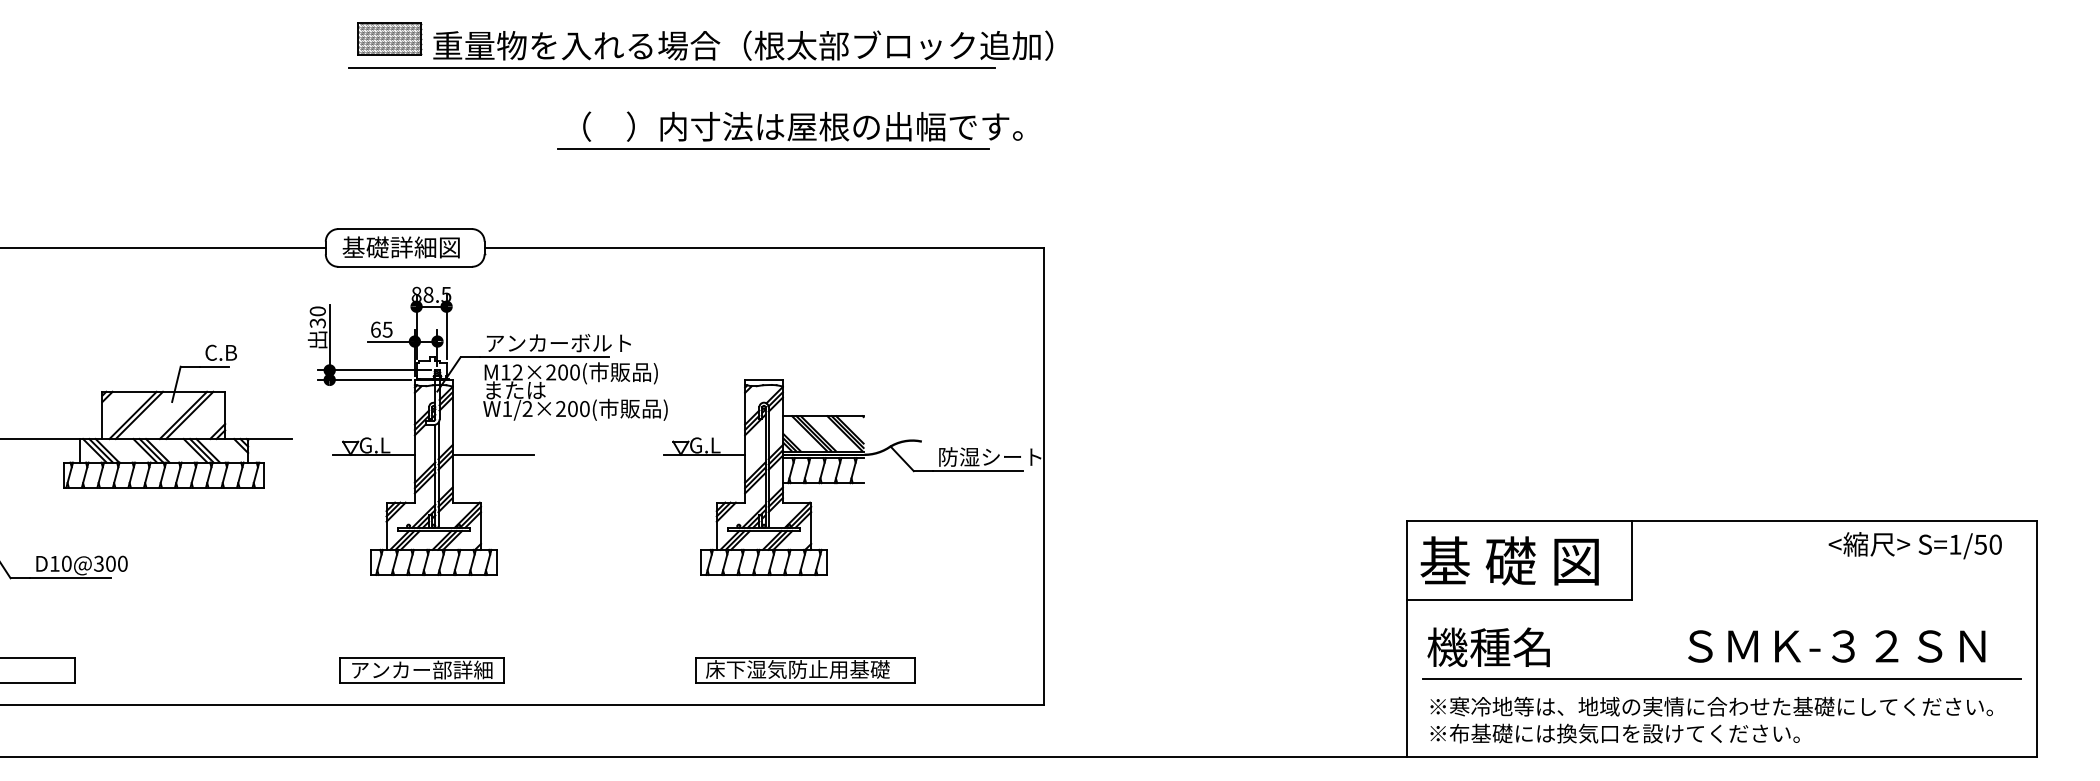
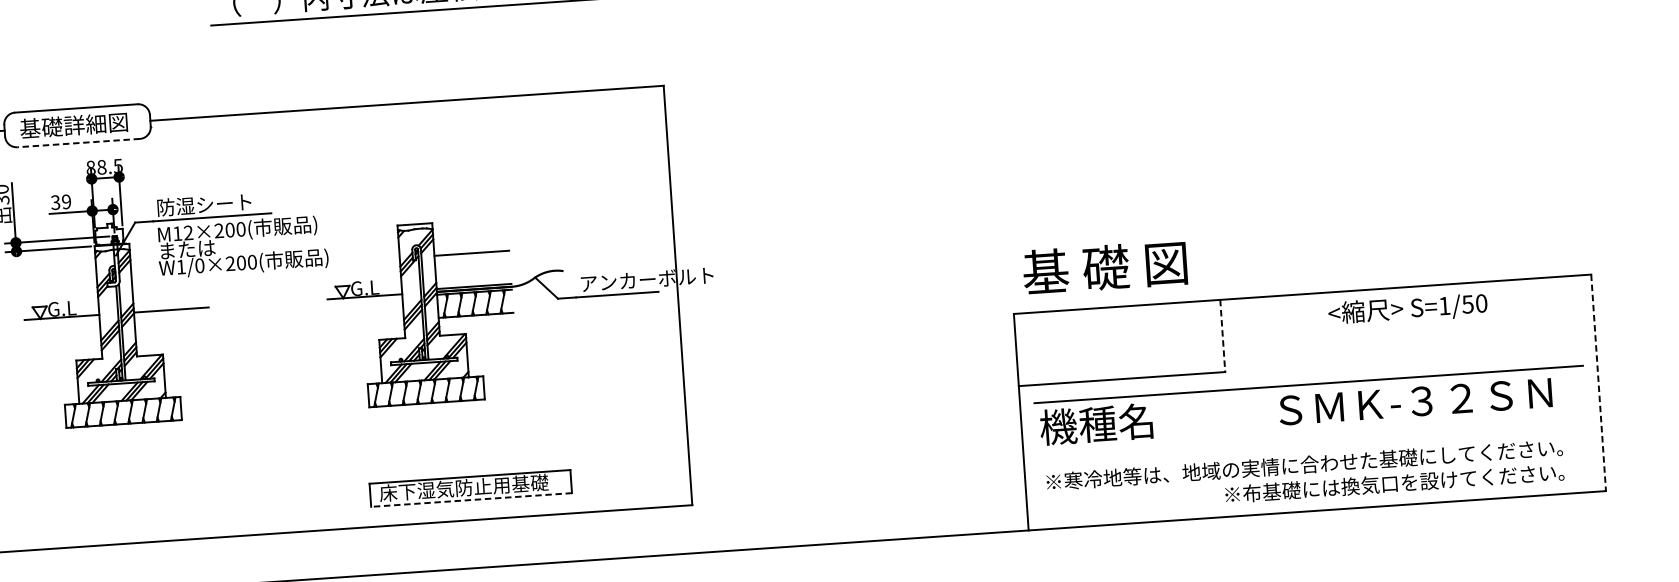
line: (405, 266) -> (78, 142), solid -> dashed
text: (381, 329) -> (60, 202), 65 -> 39
text: (558, 342) -> (224, 202), アンカーボルト -> 防湿シート
text: (527, 409) -> (199, 266), W1/2×200( -> W1/0×200(
hatch: (823, 433) -> (472, 269), removed
text: (1011, 456) -> (646, 279), 防湿シート -> アンカーボルト
text: (1914, 545) -> (1407, 309), moved
text: (1509, 560) -> (1104, 267), moved
line: (1632, 561) -> (1222, 336), solid -> dashed
line: (2036, 639) -> (1598, 382), solid -> dashed
part: (421, 670) -> (118, 512), removed
line: (1721, 678) -> (1308, 384), moved
line: (804, 683) -> (471, 500), solid -> dashed
text: (1614, 733) -> (1394, 483), moved

